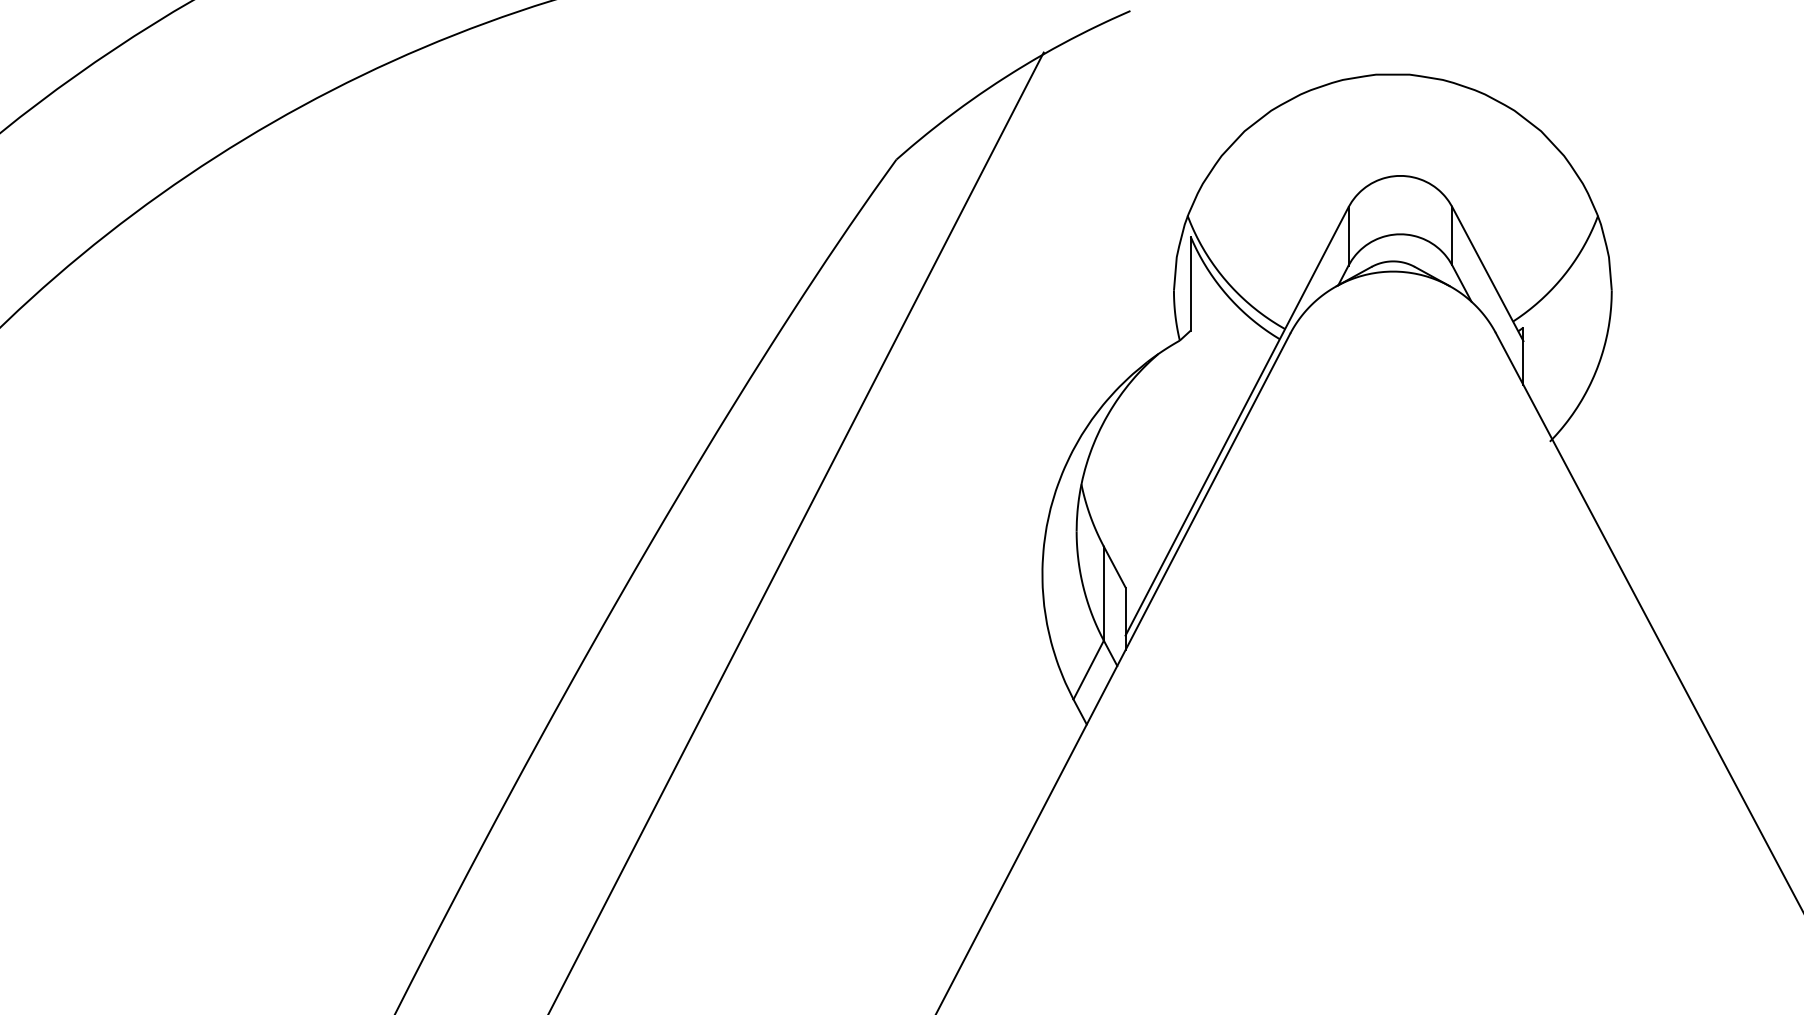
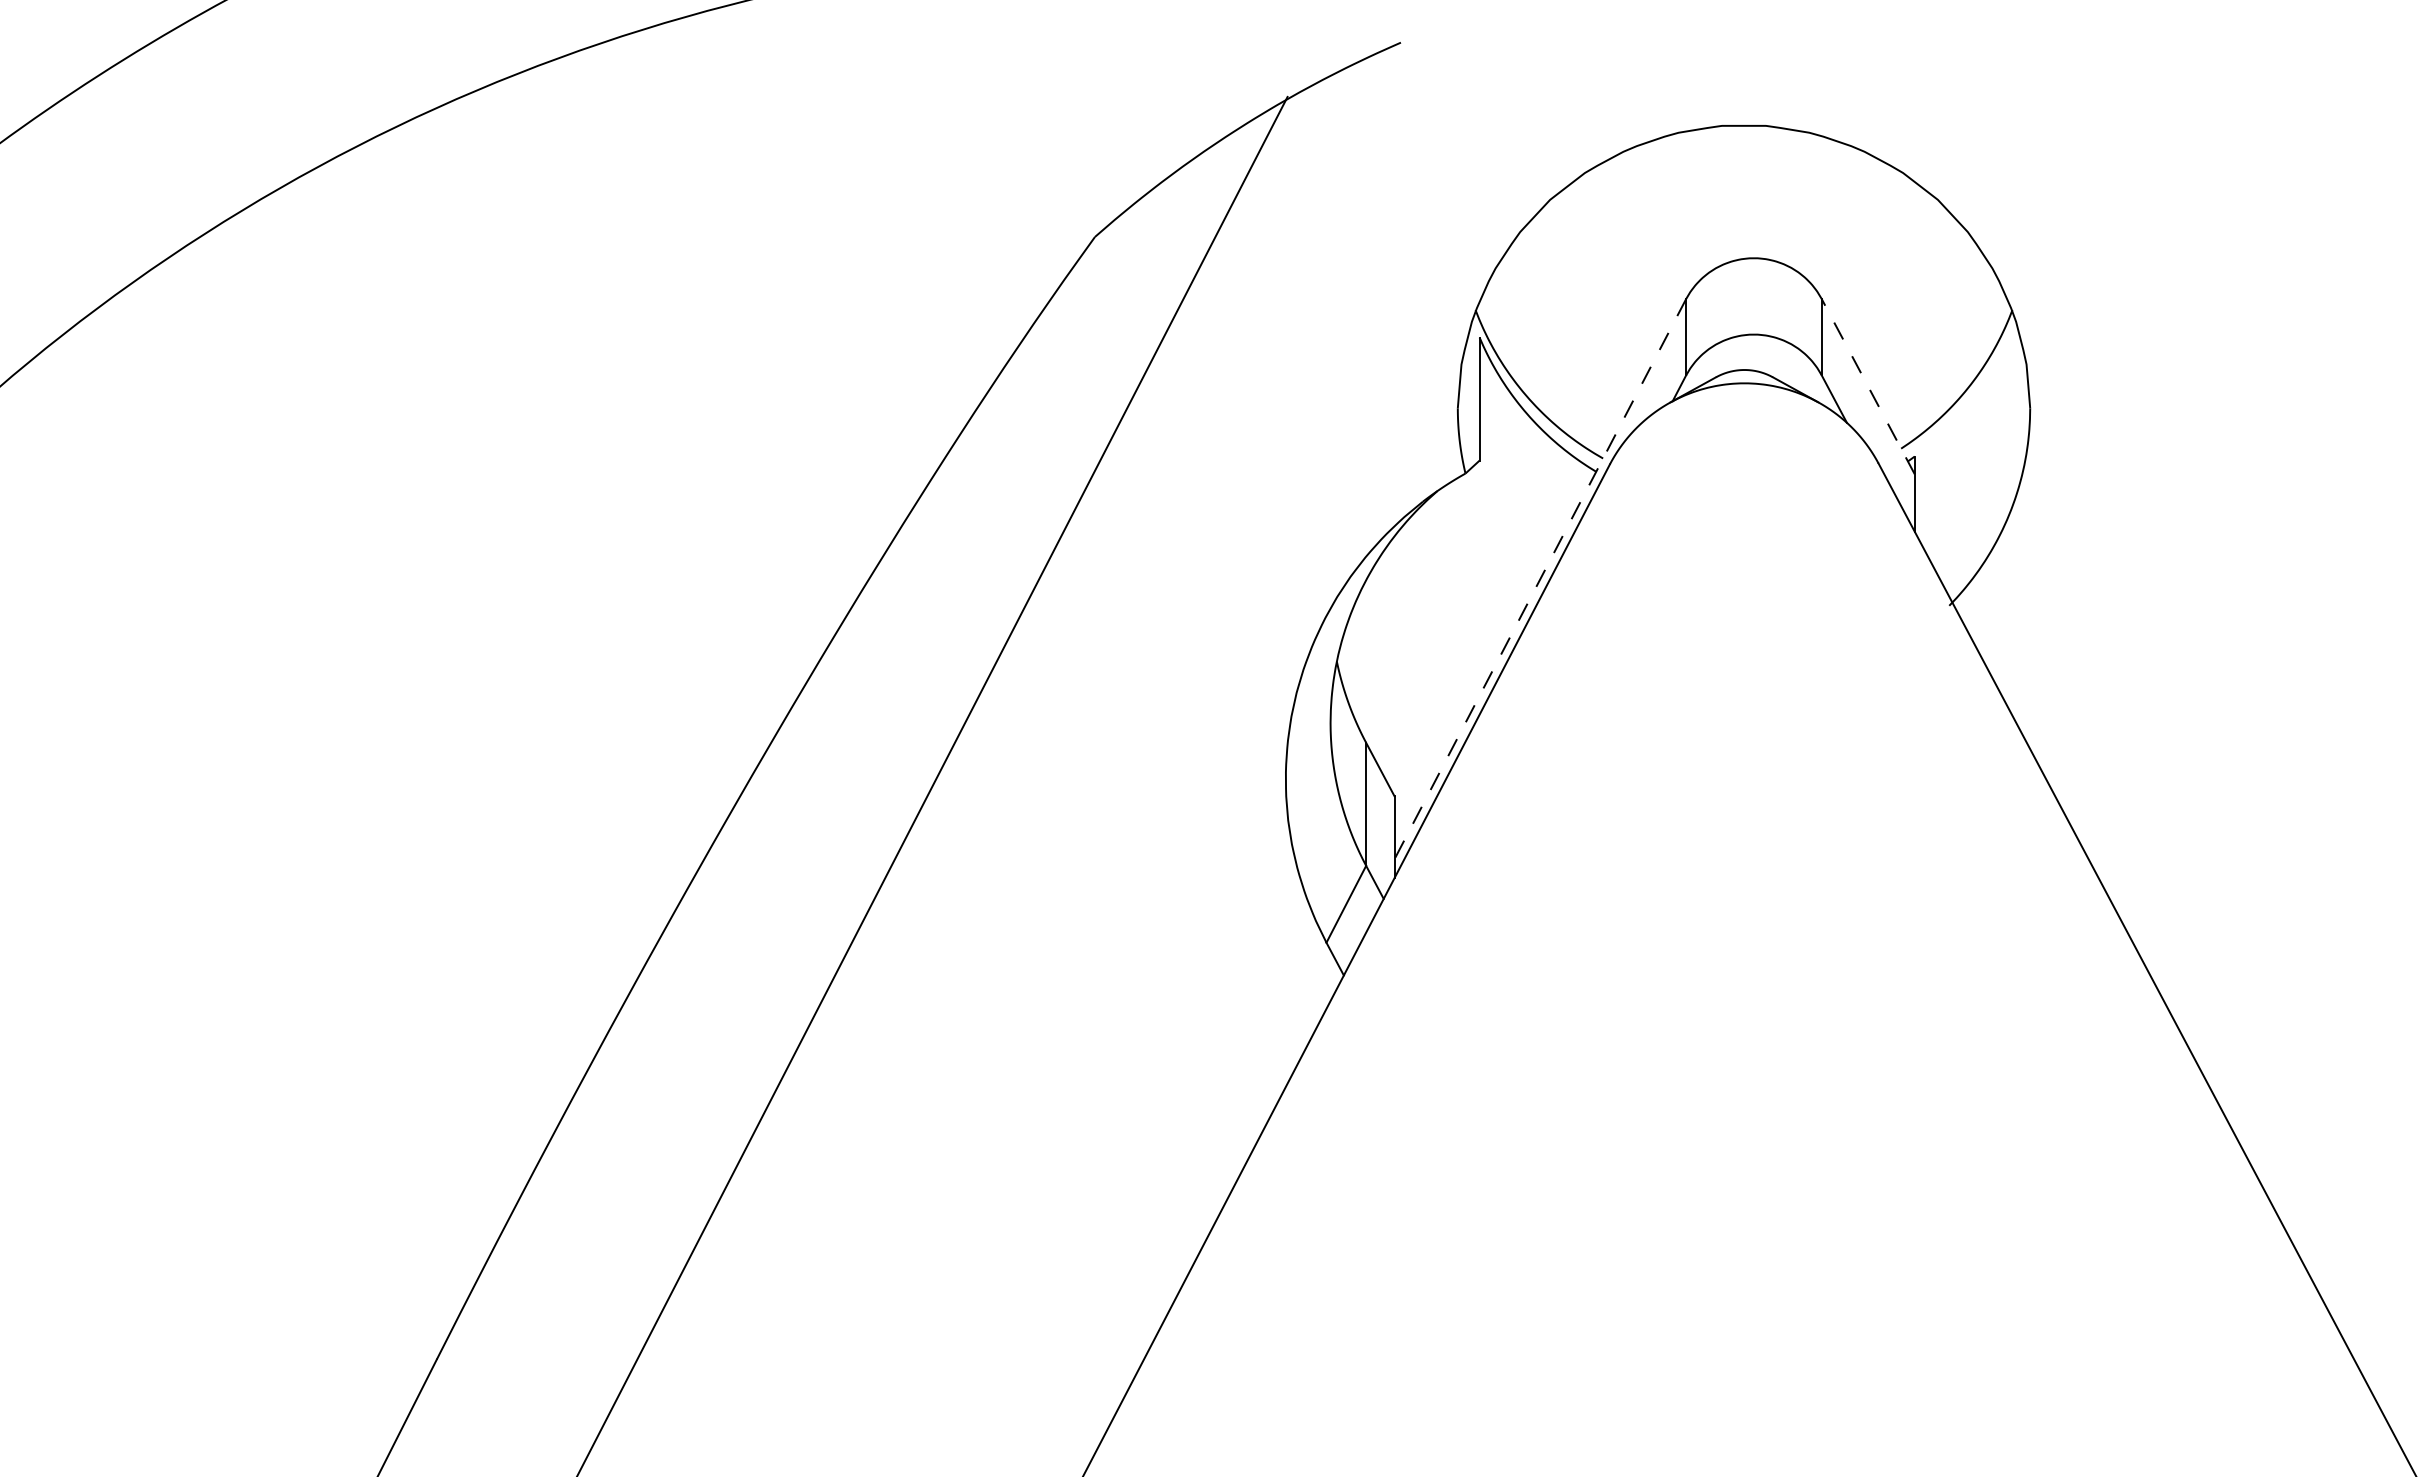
line: (1487, 273) -> (1867, 385), solid -> dashed
line: (1237, 421) -> (1540, 579), solid -> dashed

